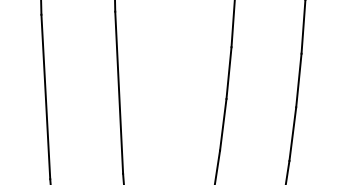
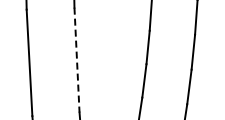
line: (119, 93) -> (77, 60), solid -> dashed

